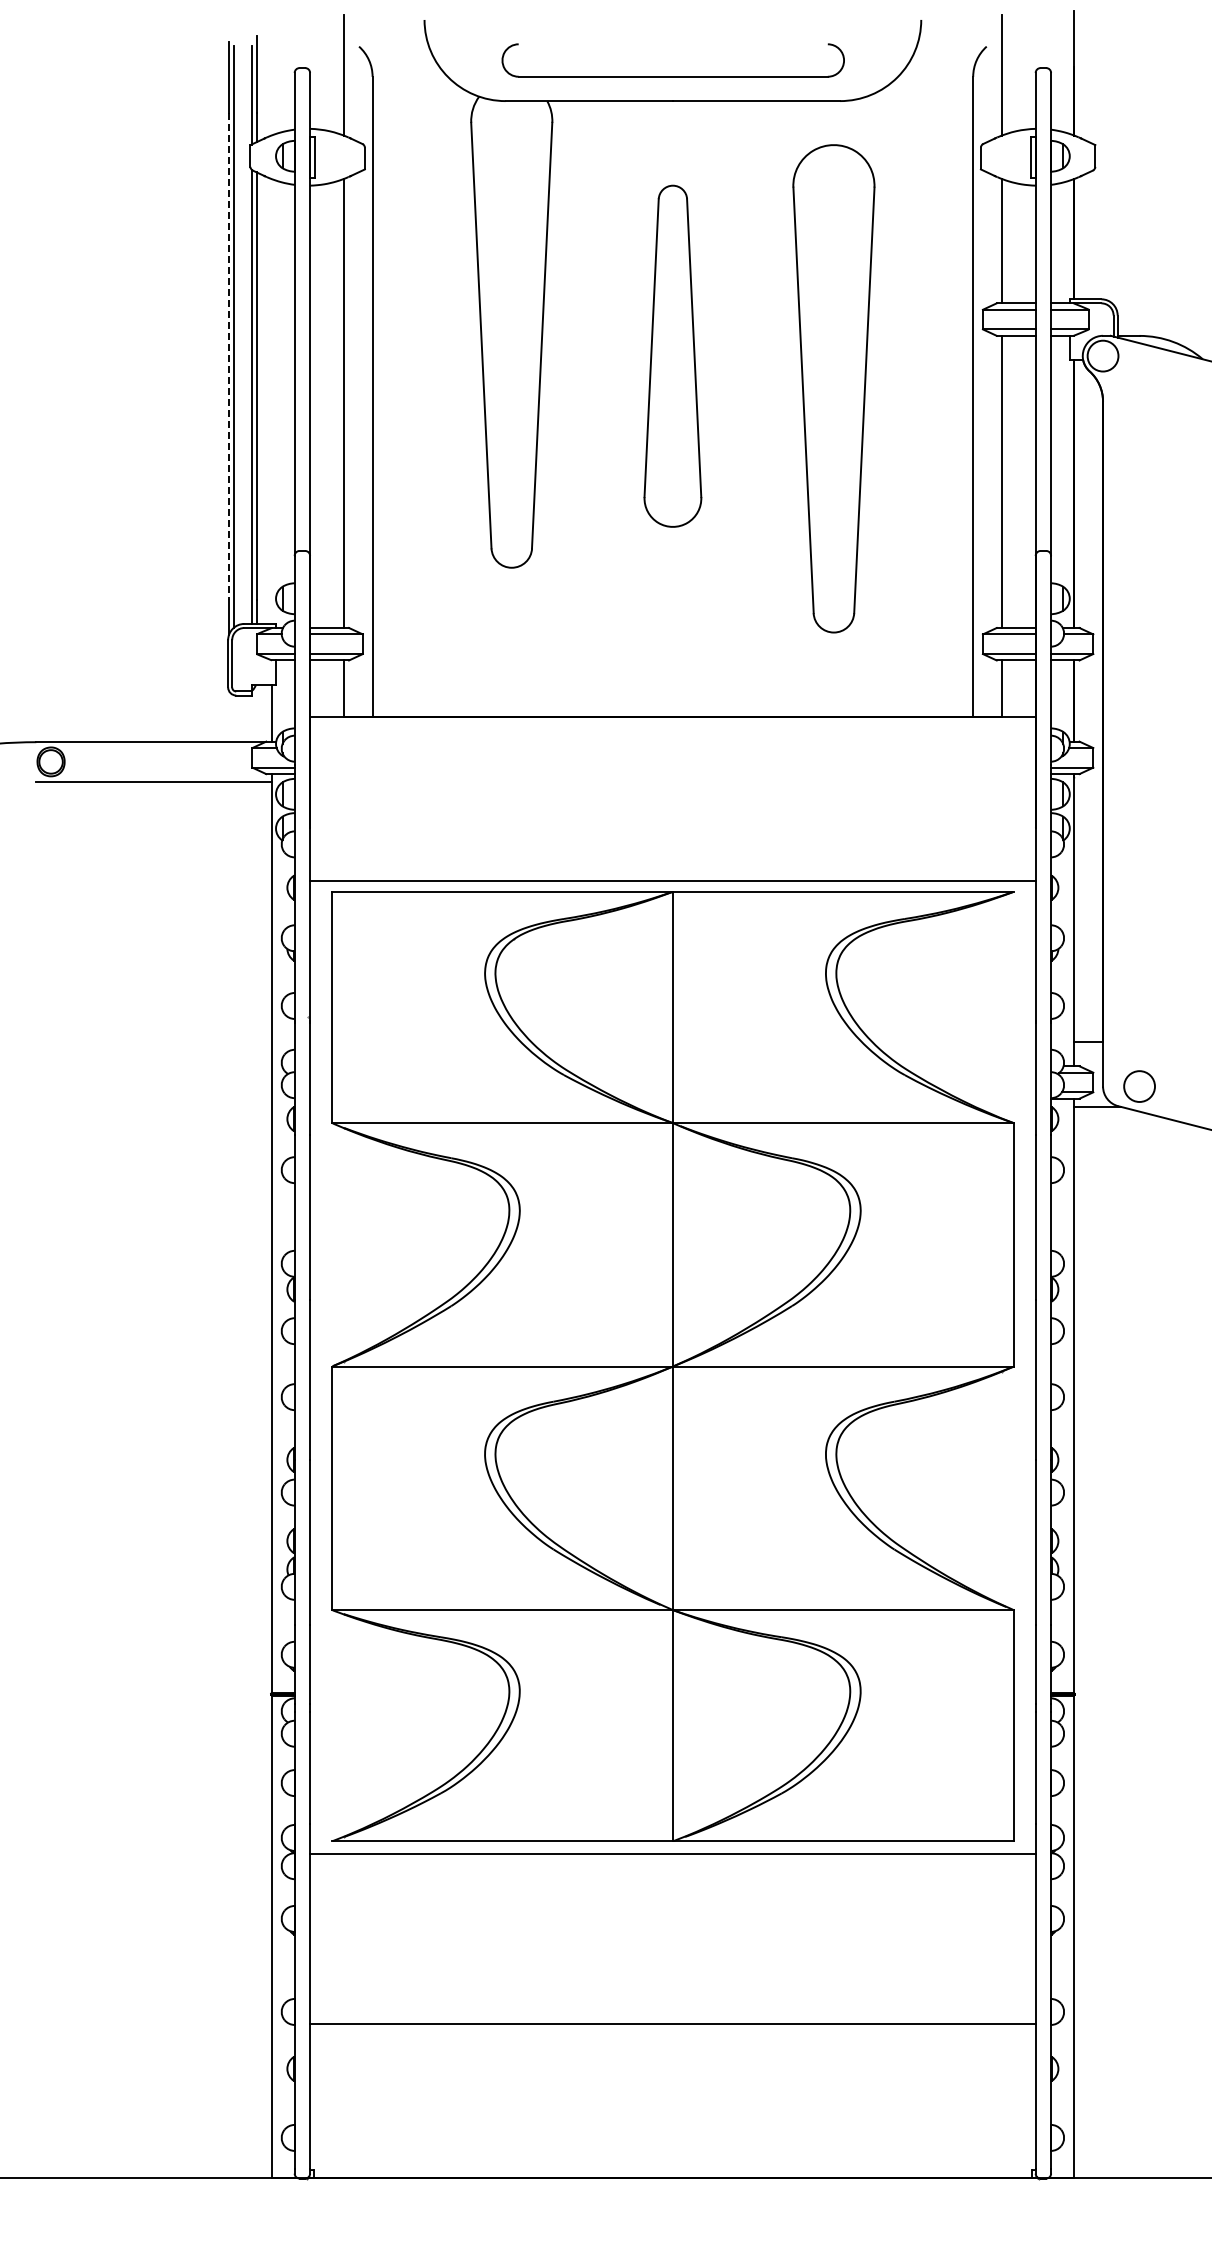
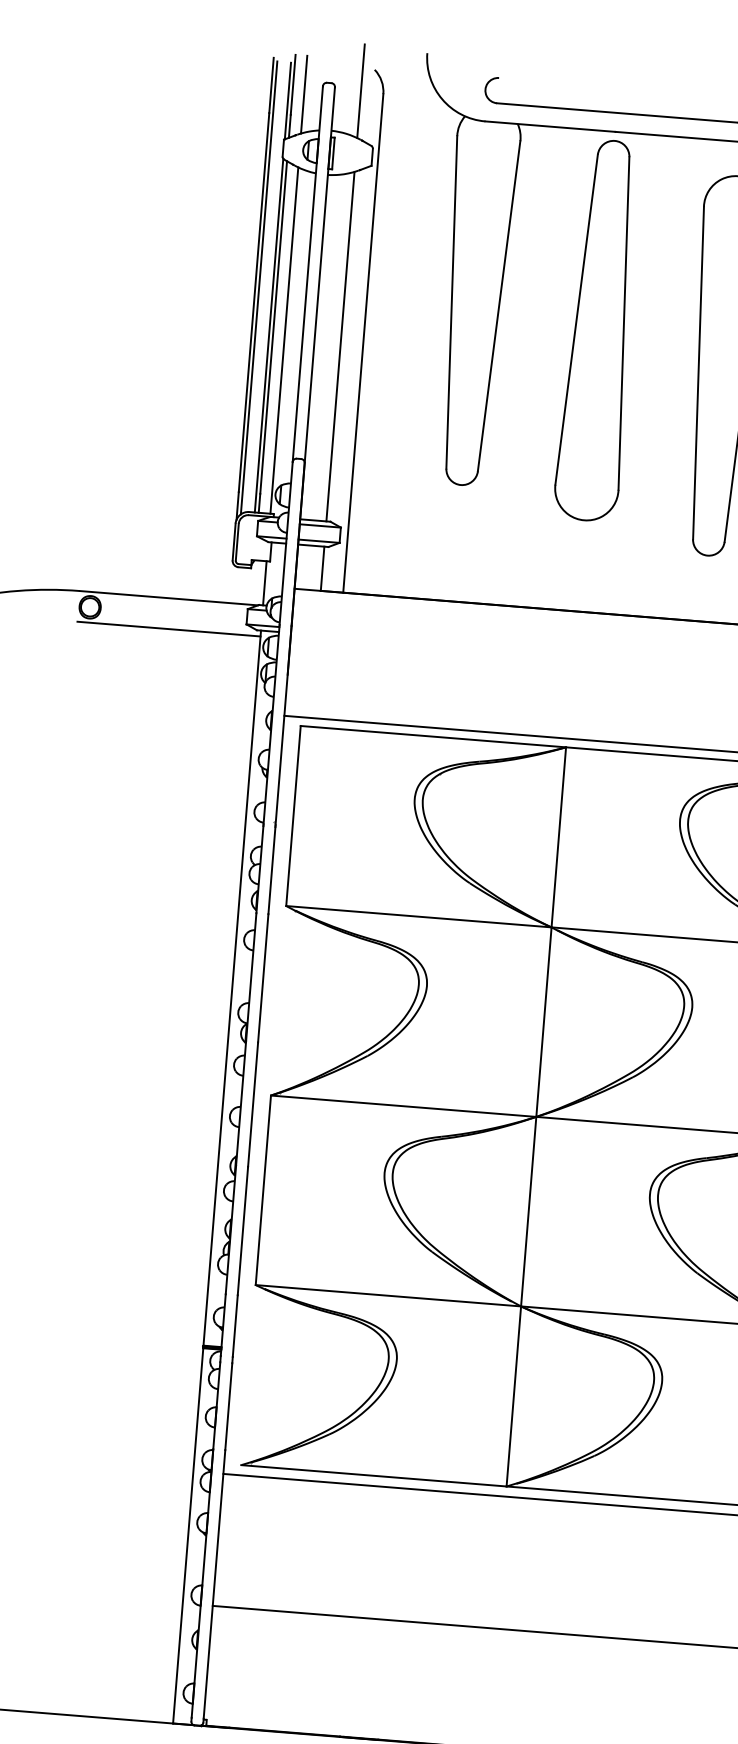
line: (271, 85) -> (304, 94), added
part: (672, 355) -> (599, 329), size x1.43
line: (228, 356) -> (253, 302), dashed -> solid
line: (271, 401) -> (284, 340), added

